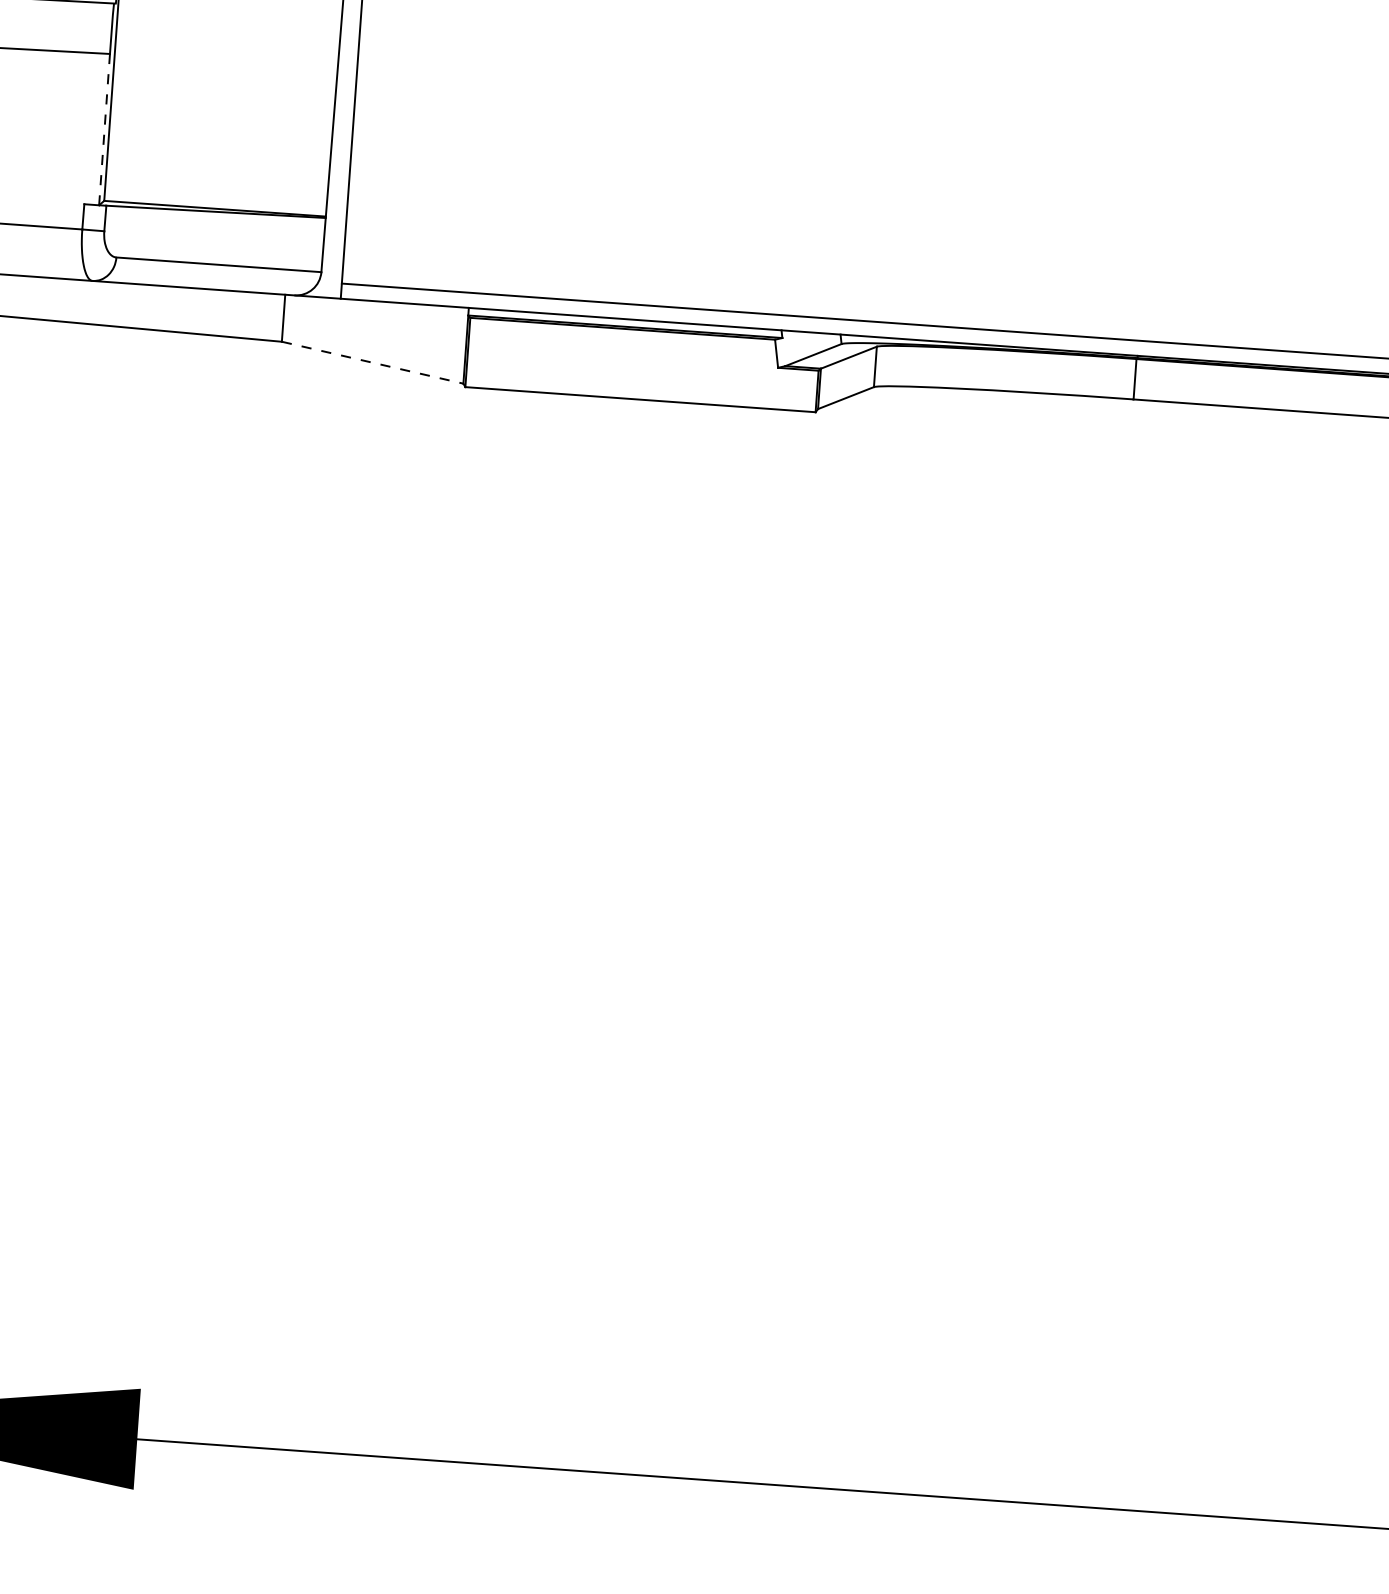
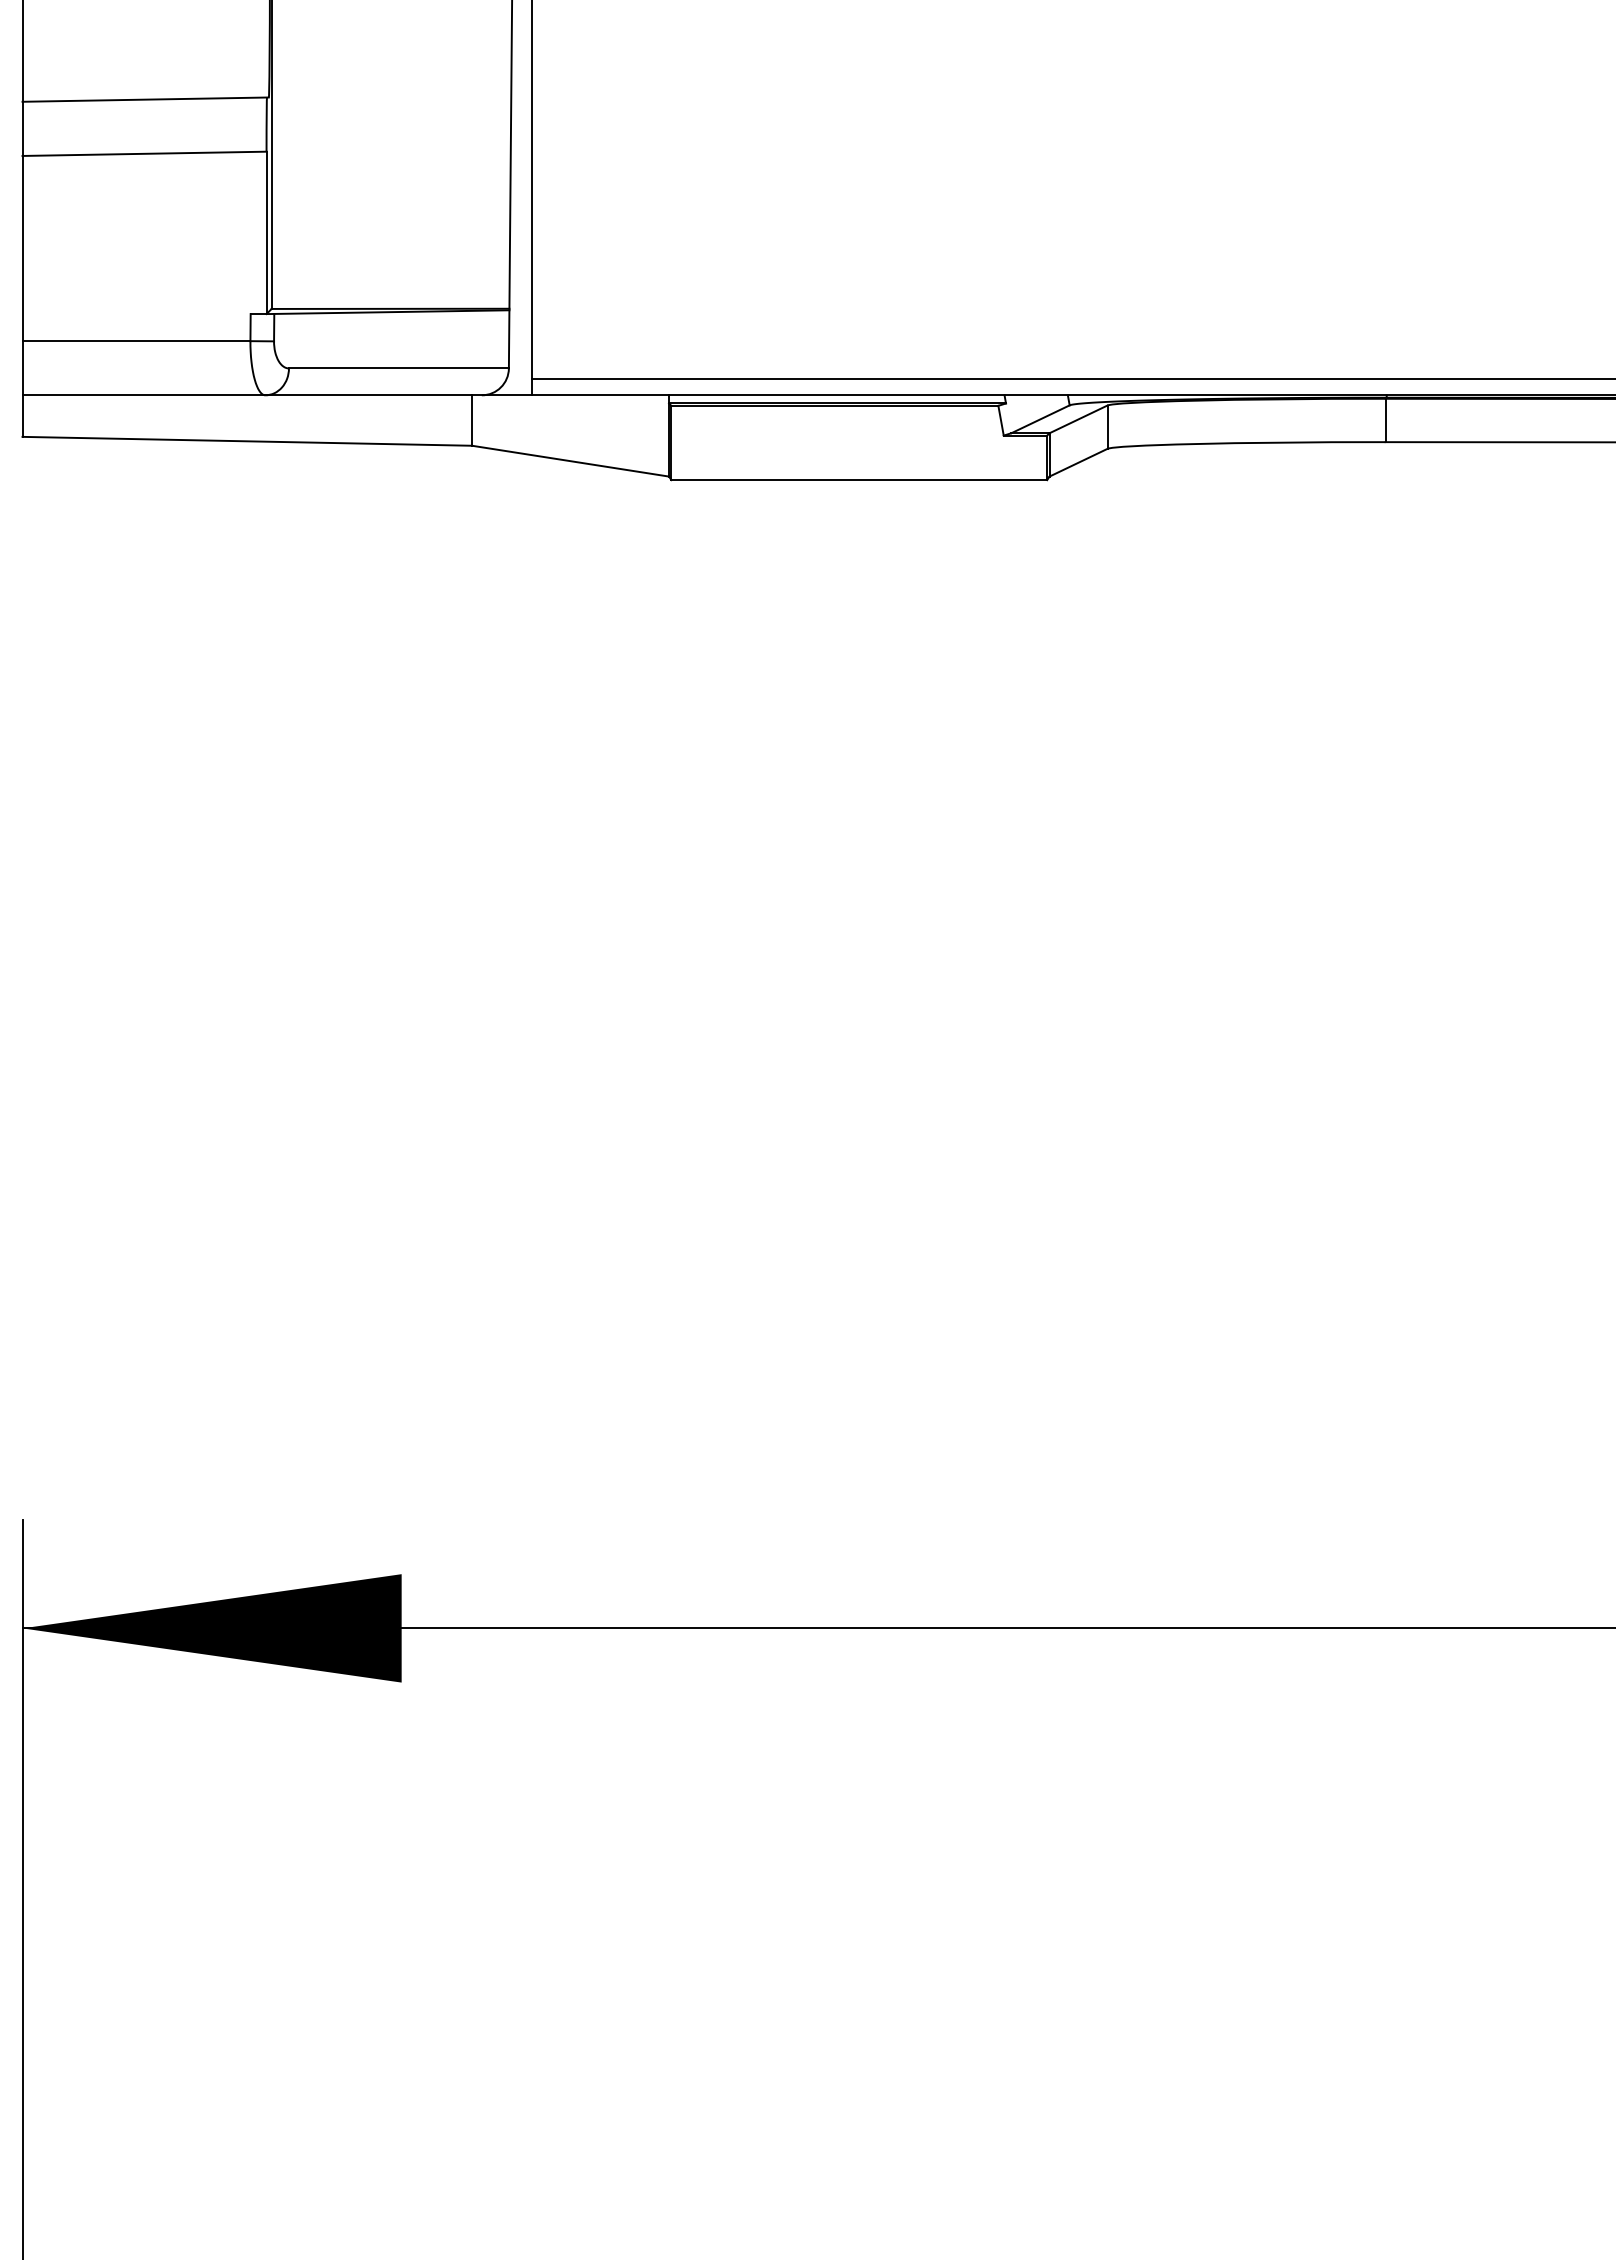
line: (104, 130) -> (266, 233), dashed -> solid
line: (372, 363) -> (570, 461), dashed -> solid

